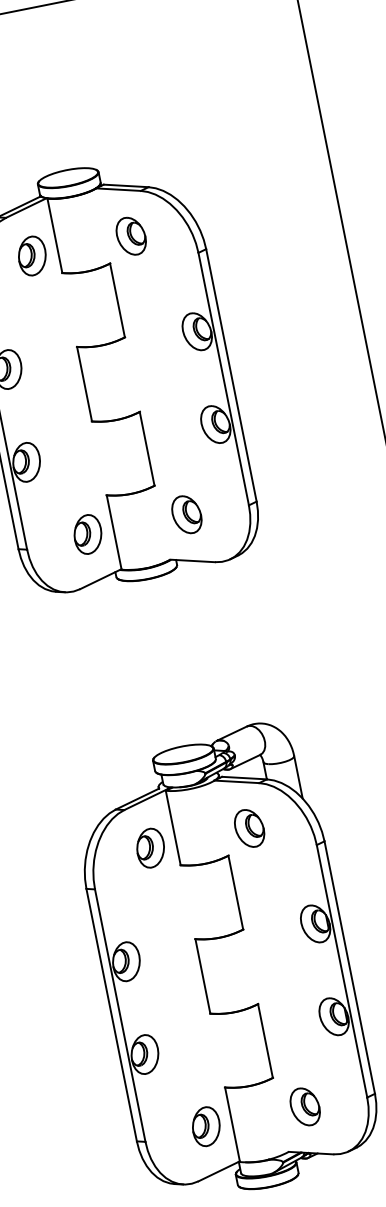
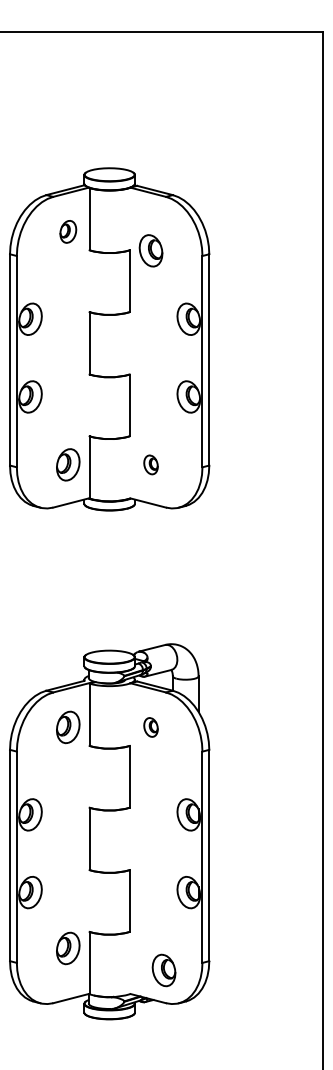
part: (130, 236) -> (150, 250), moved
part: (32, 255) -> (68, 231), size x0.7
part: (186, 514) -> (150, 464), size x0.6
part: (248, 828) -> (150, 727), size x0.6
part: (304, 1107) -> (163, 970), moved
part: (206, 1126) -> (68, 948), moved

